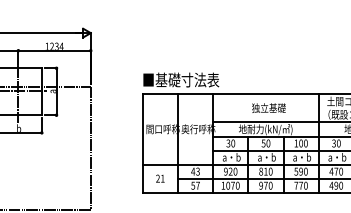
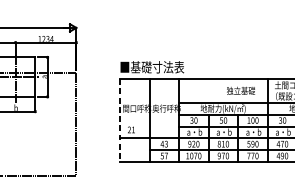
text: (268, 107) -> (240, 90), moved
line: (142, 144) -> (119, 121), solid -> dashed
text: (160, 178) -> (131, 129), moved

